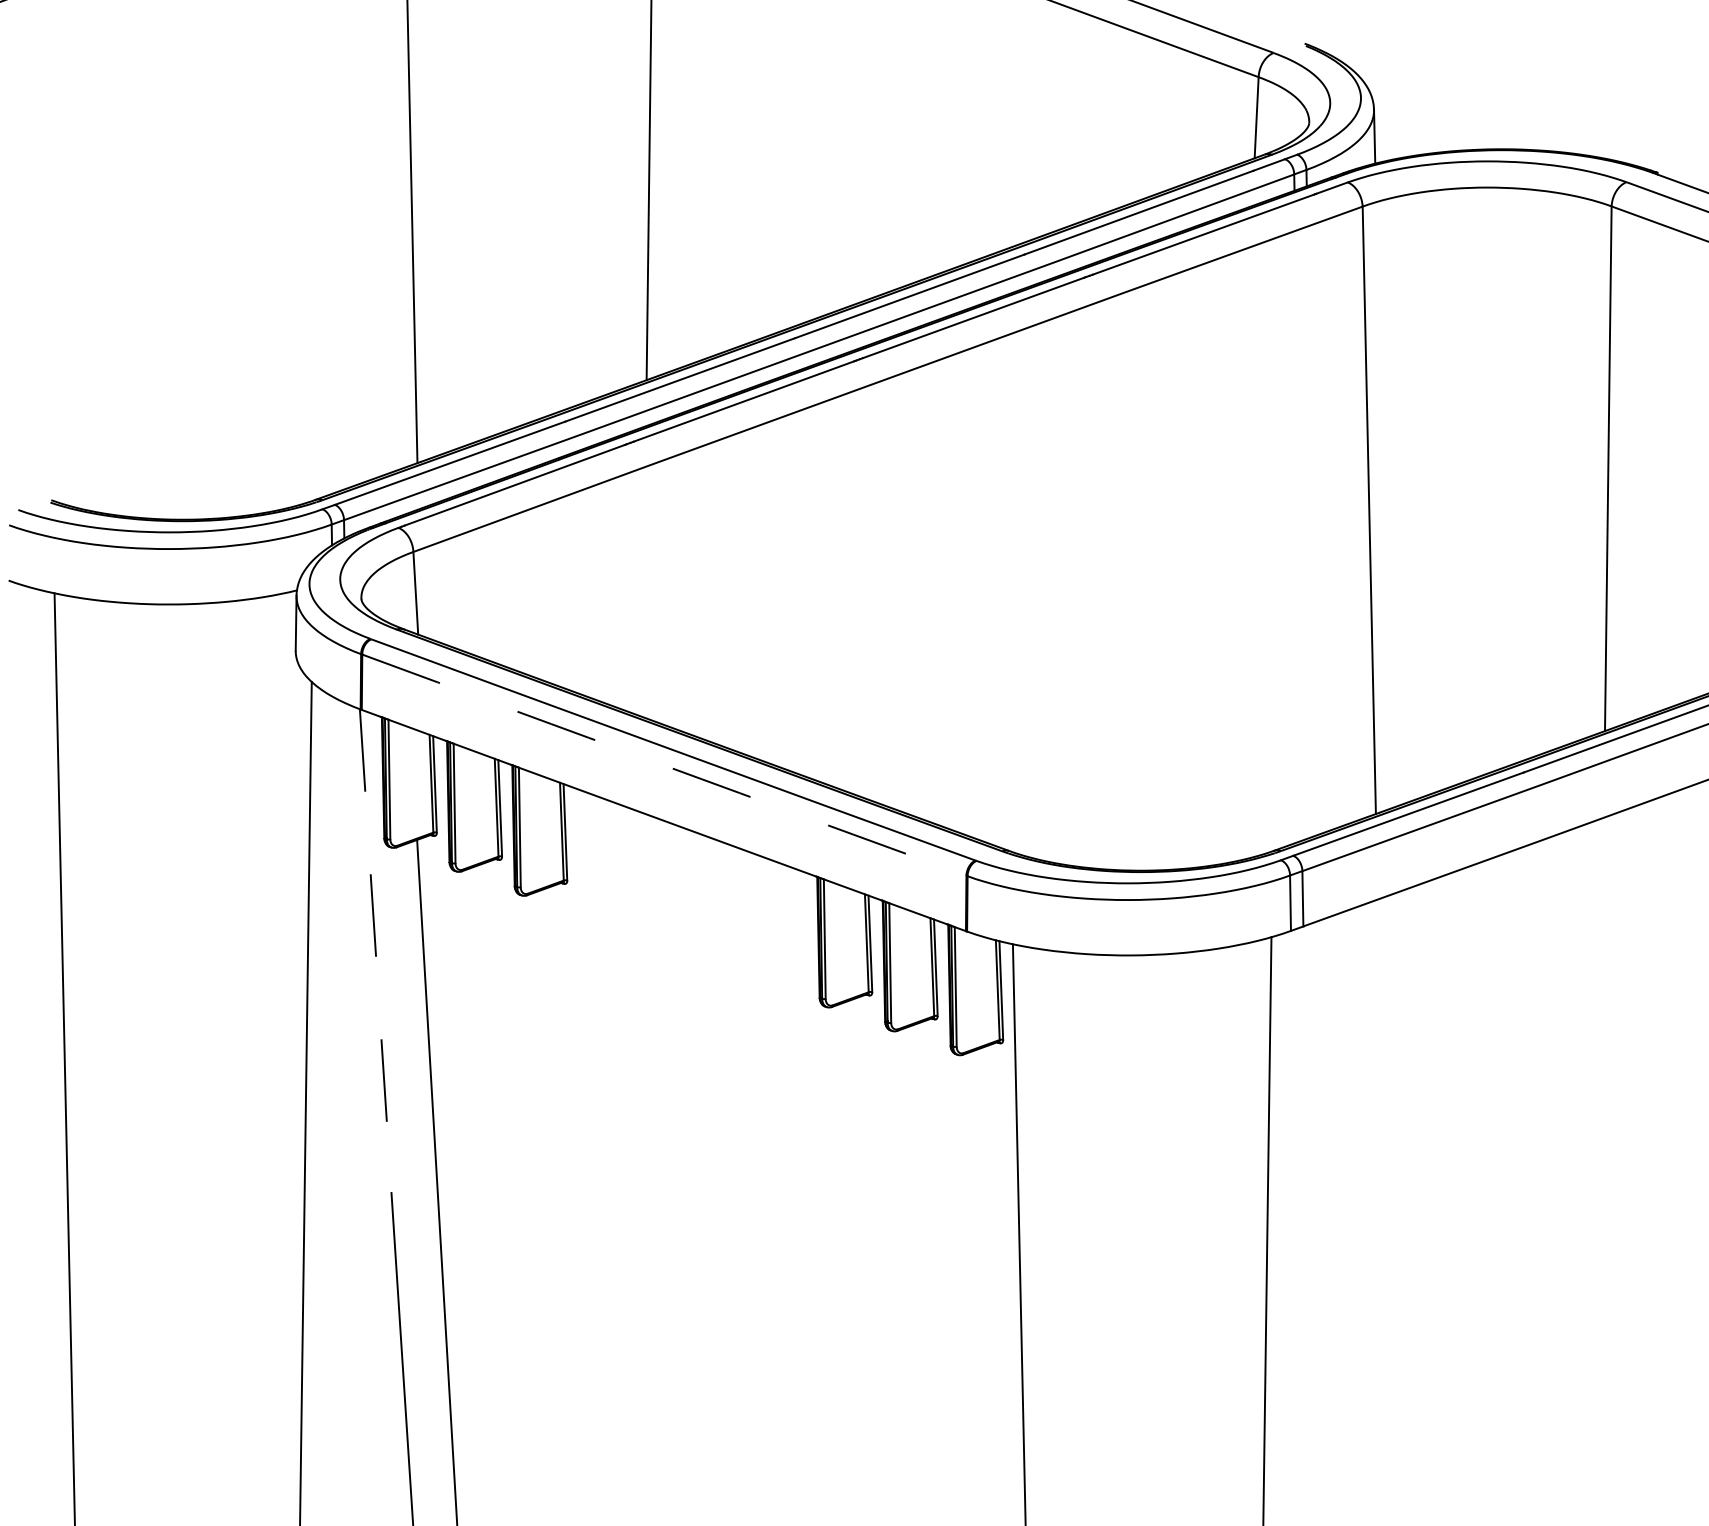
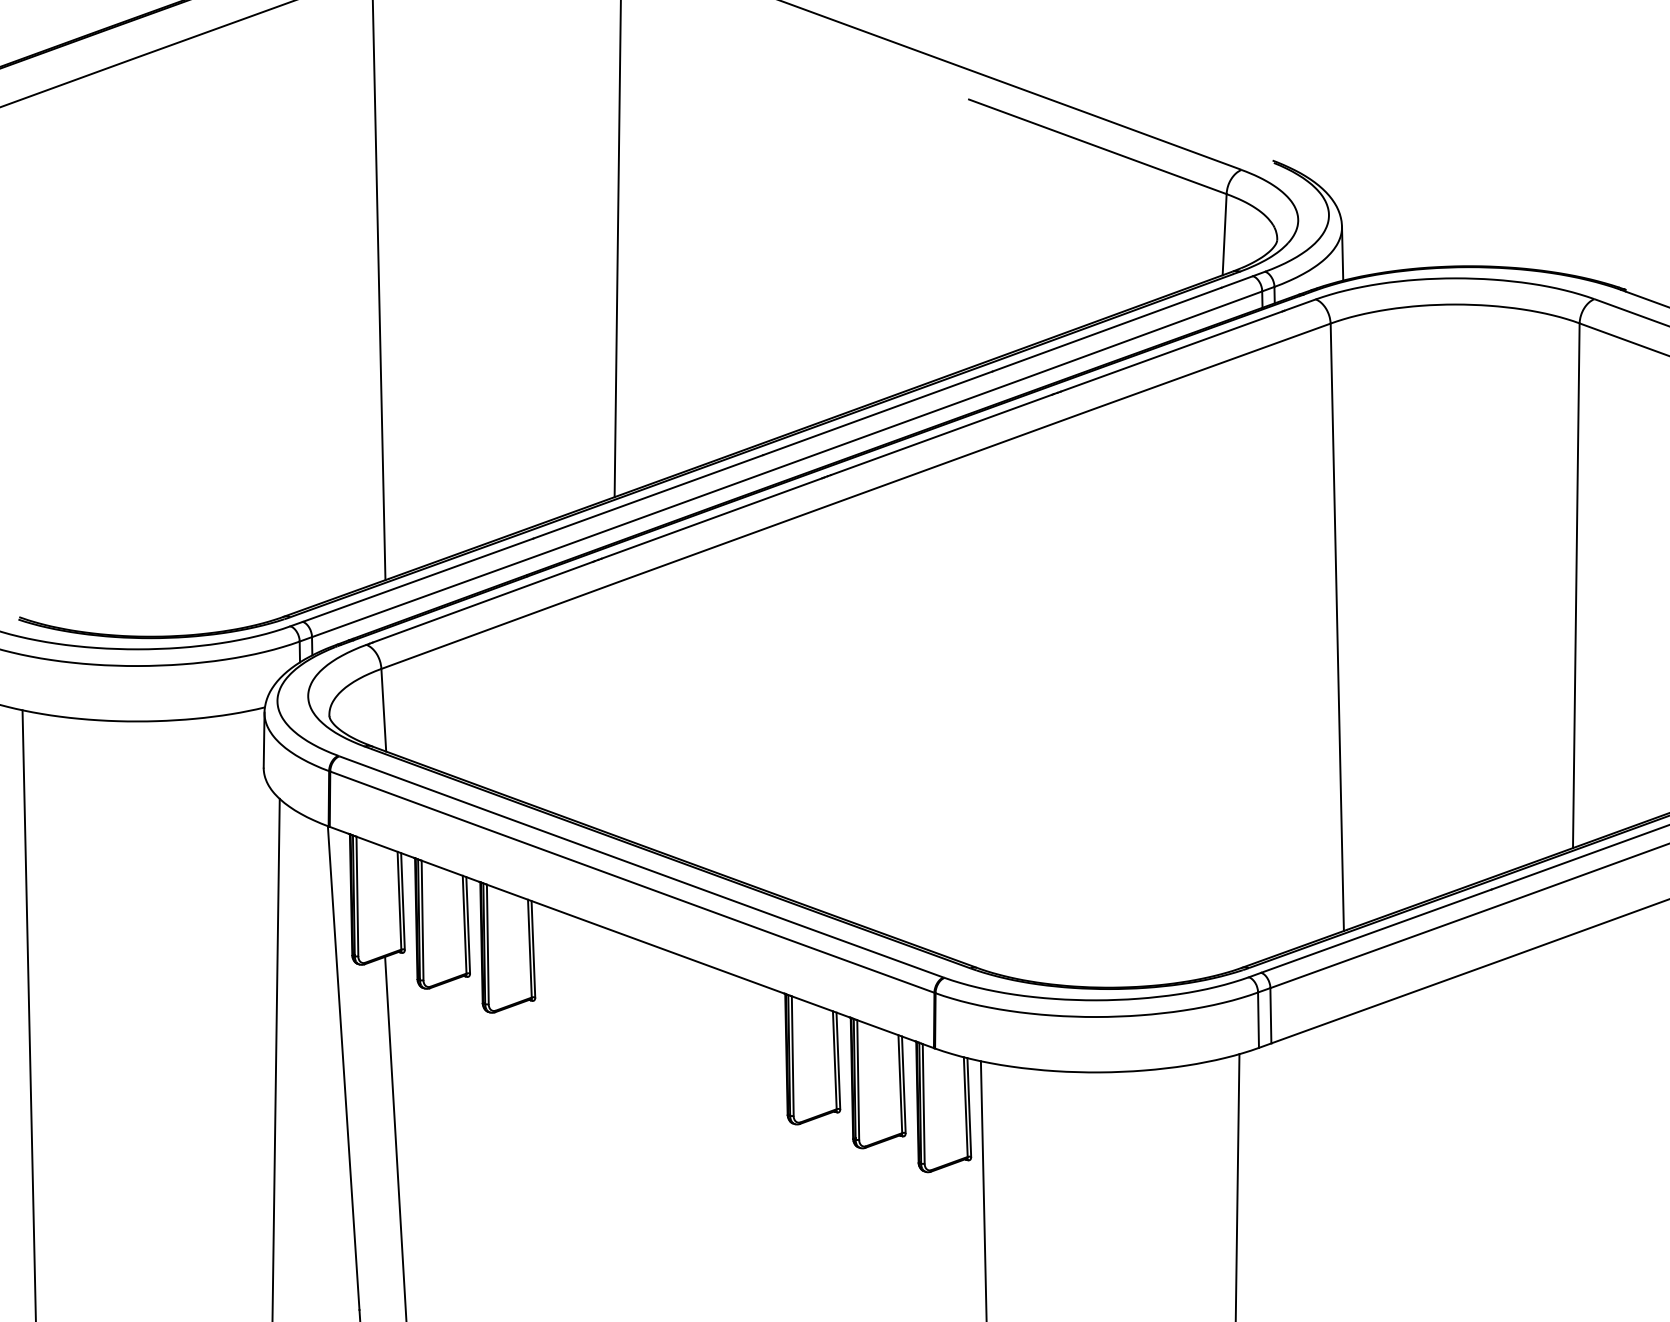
arc: (664, 765) -> (632, 882), dashed -> solid
line: (375, 951) -> (343, 1068), dashed -> solid

